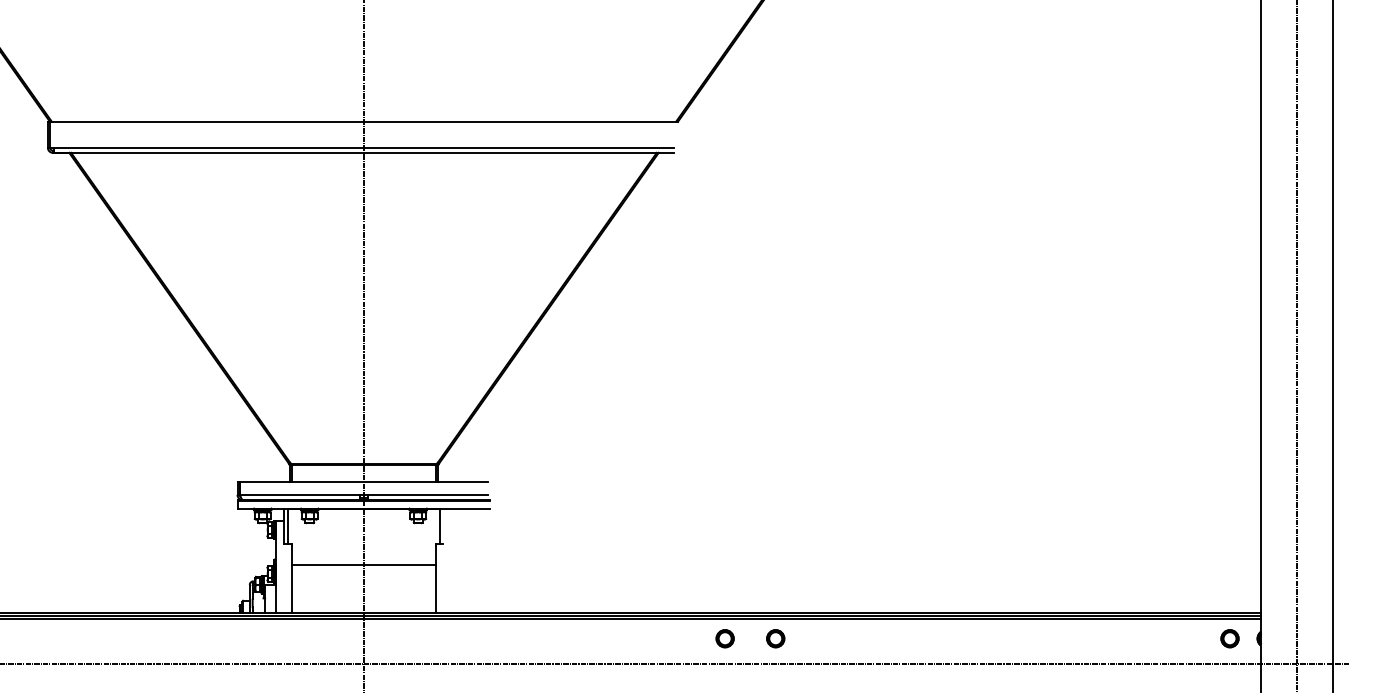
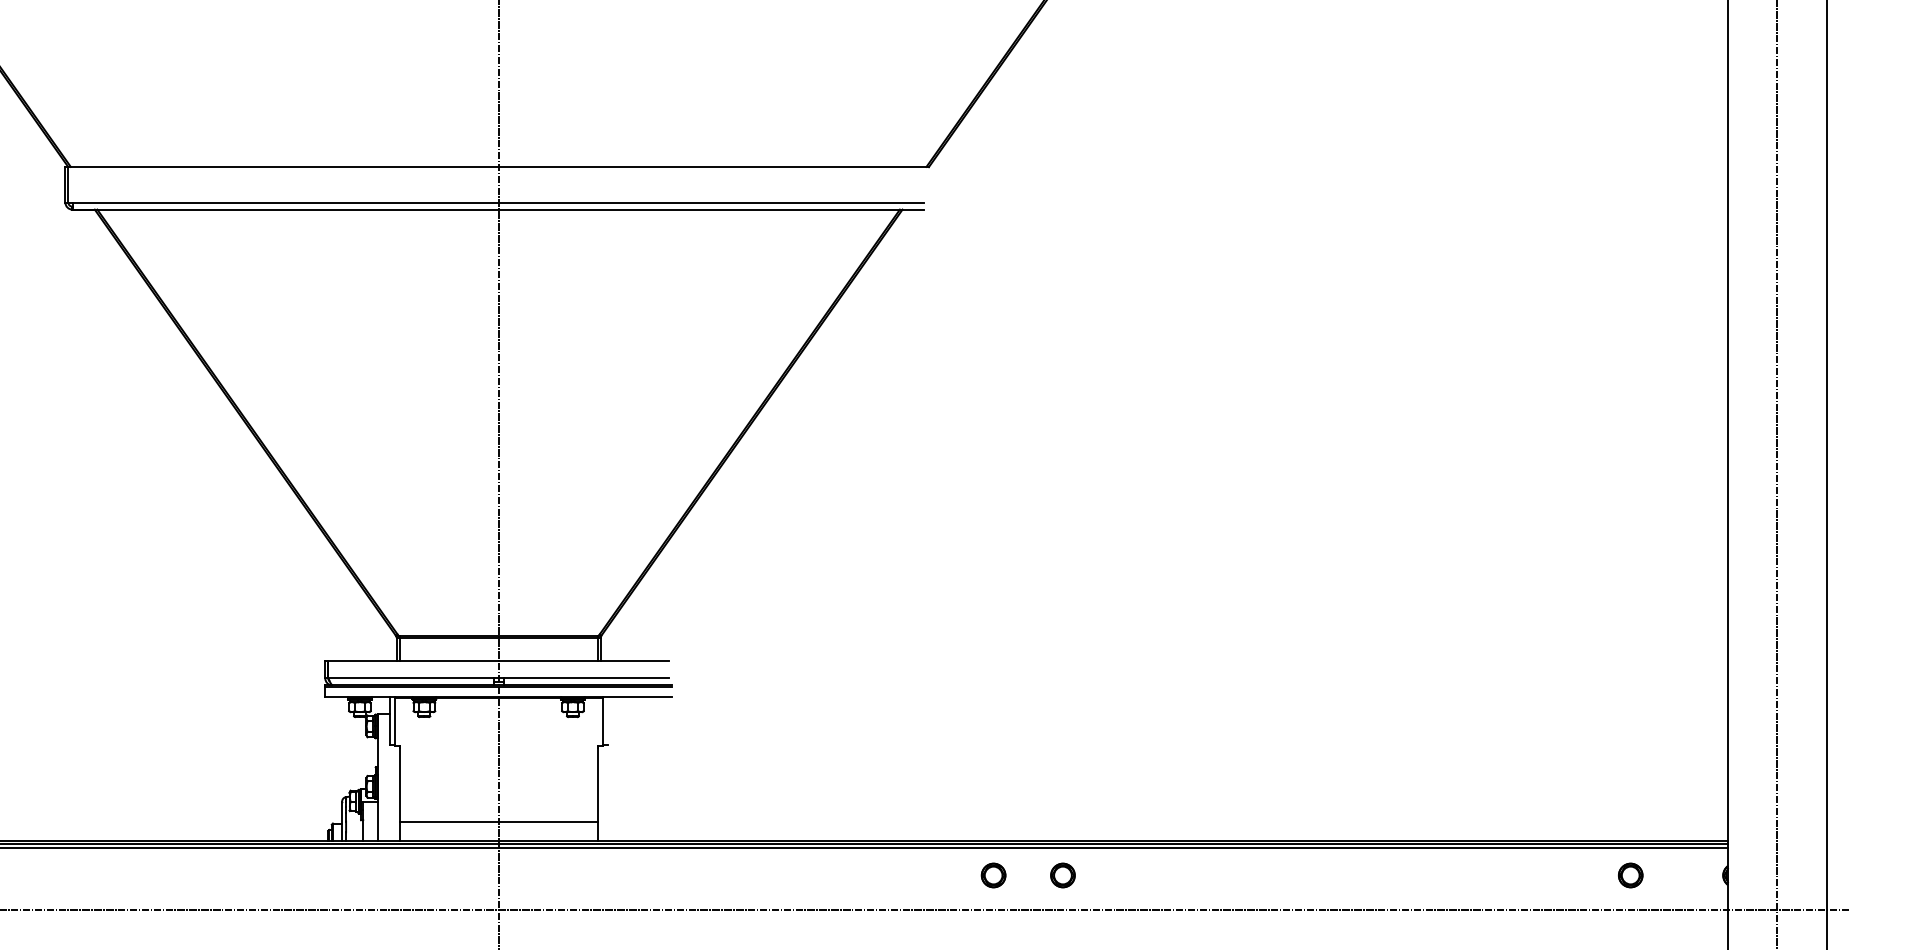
line: (363, 564) -> (497, 821), moved
part: (1229, 638) -> (1630, 875), moved

